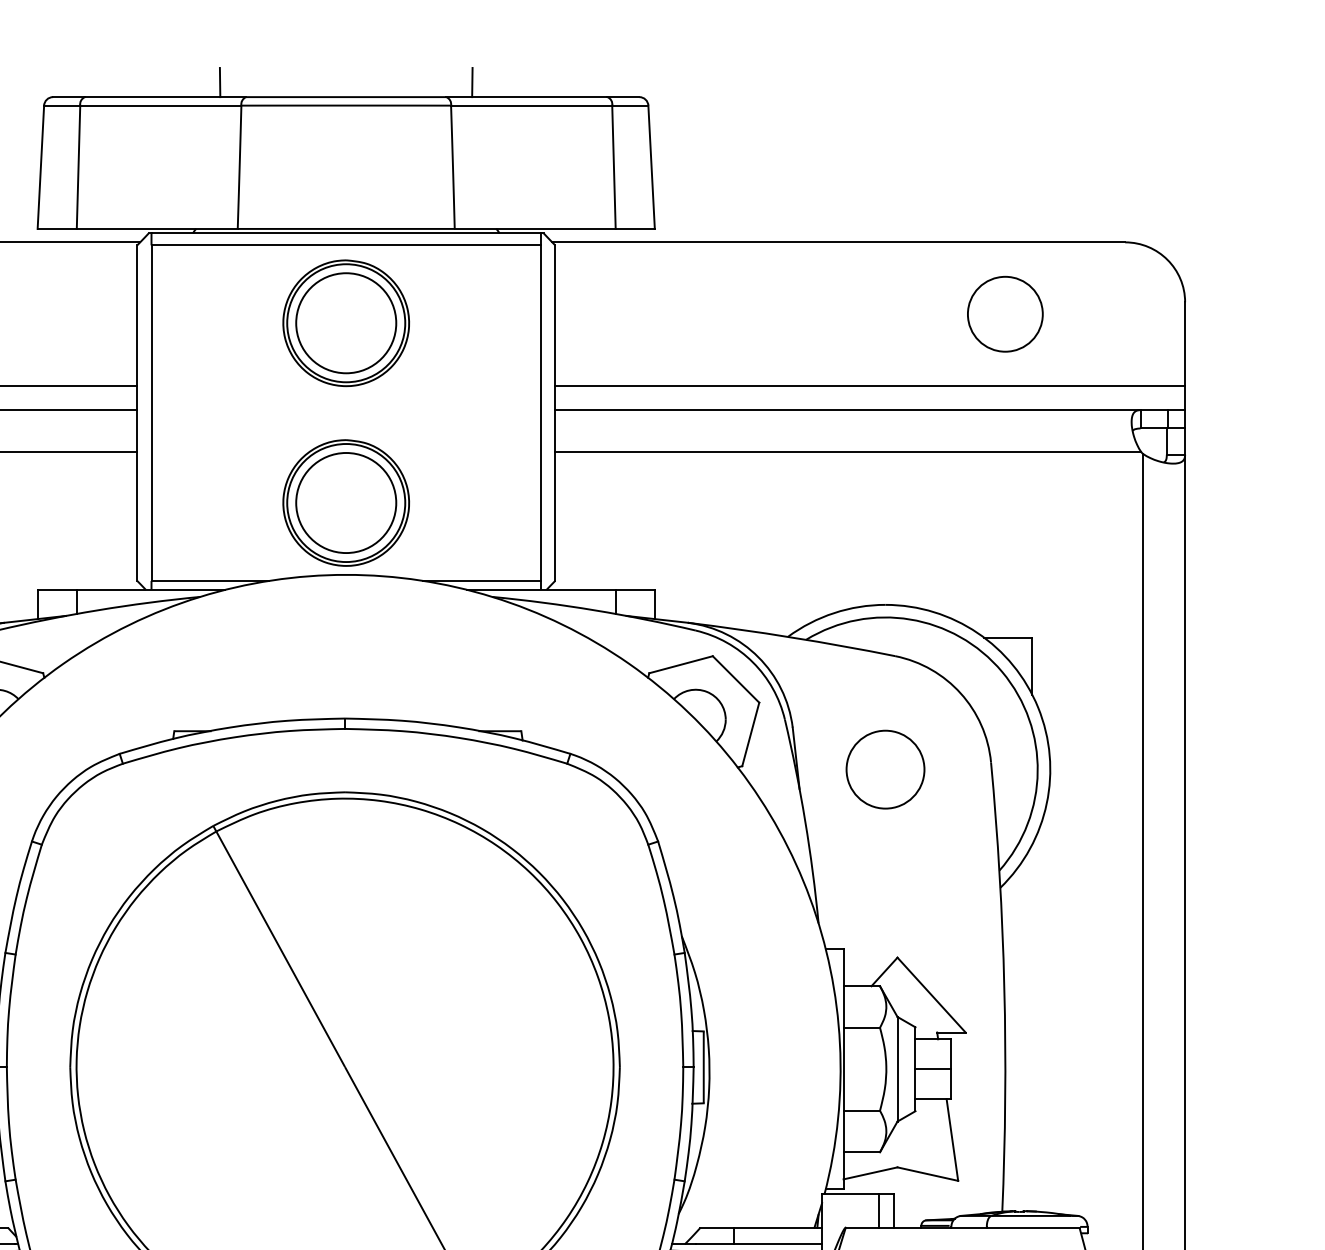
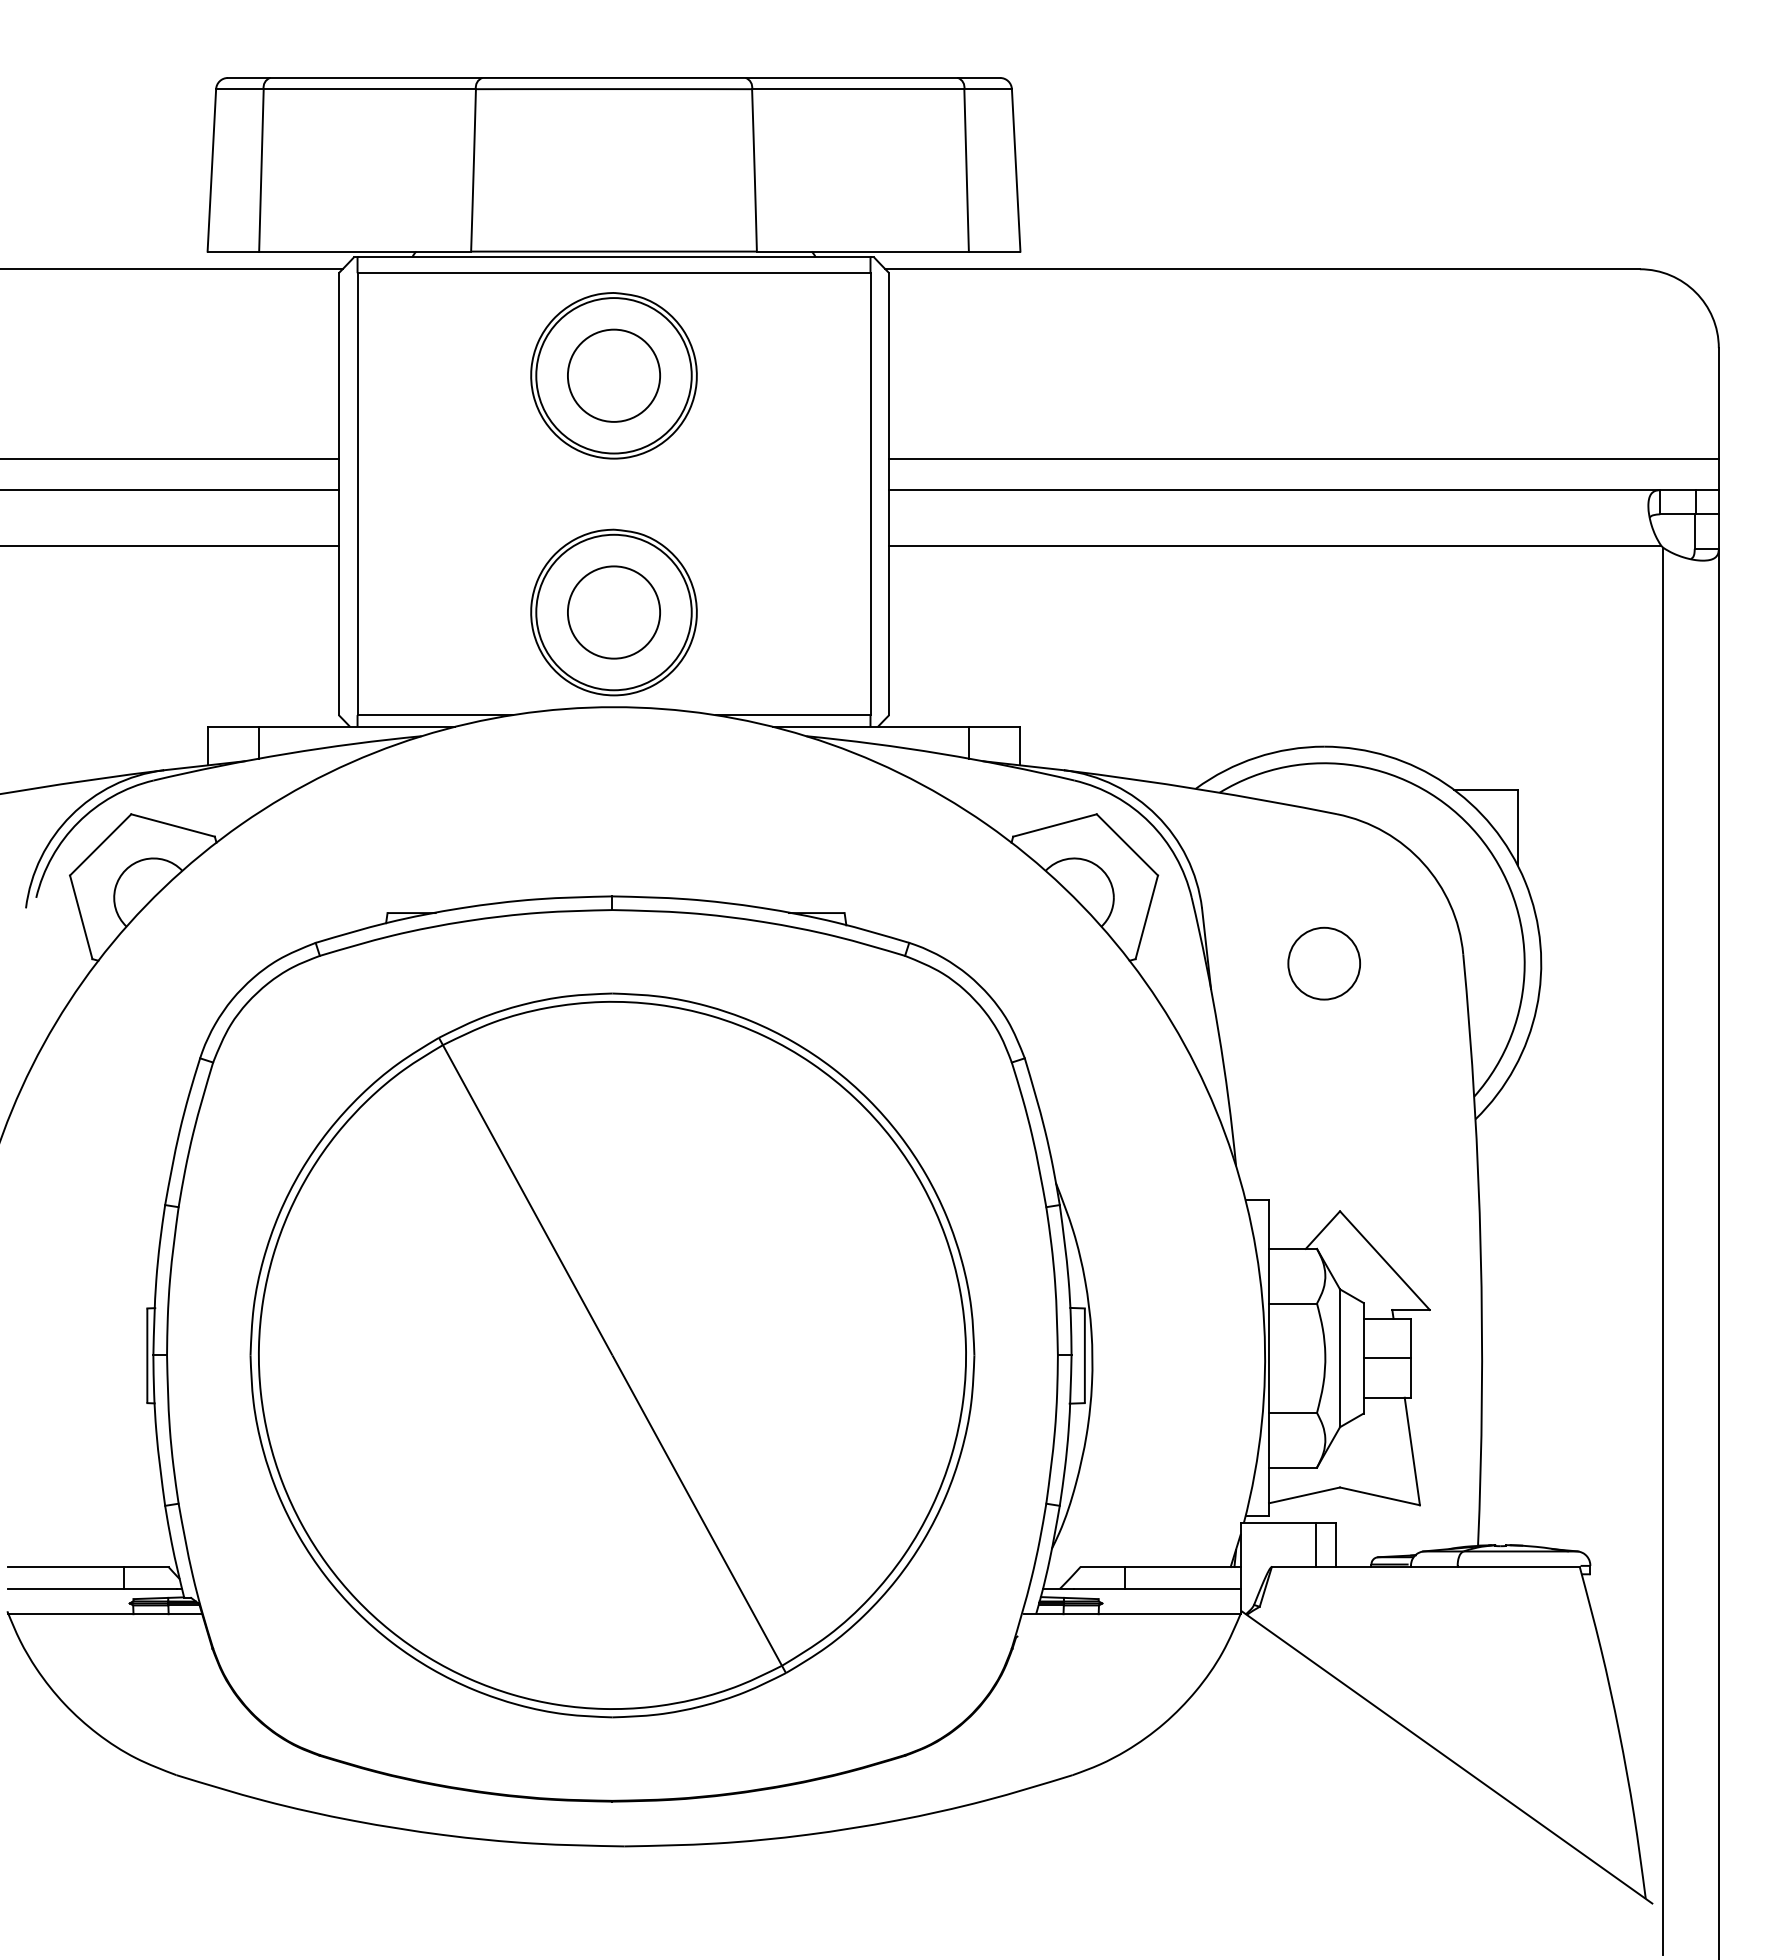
line: (219, 82) -> (447, 58), removed
line: (471, 82) -> (779, 58), removed
circle: (1004, 313) -> (1481, 363), removed
circle: (345, 323) -> (613, 375), size x0.7
circle: (345, 502) -> (613, 612), size x0.7
circle: (884, 769) -> (1323, 963), size x0.7

